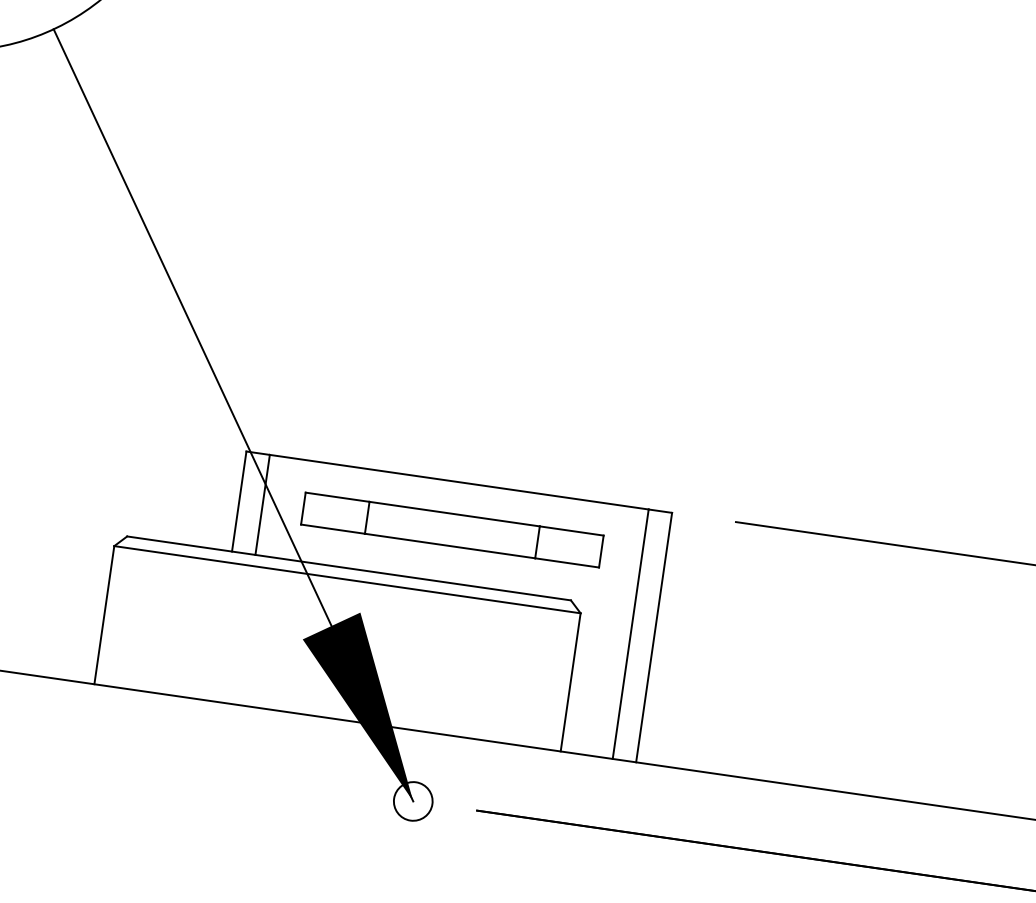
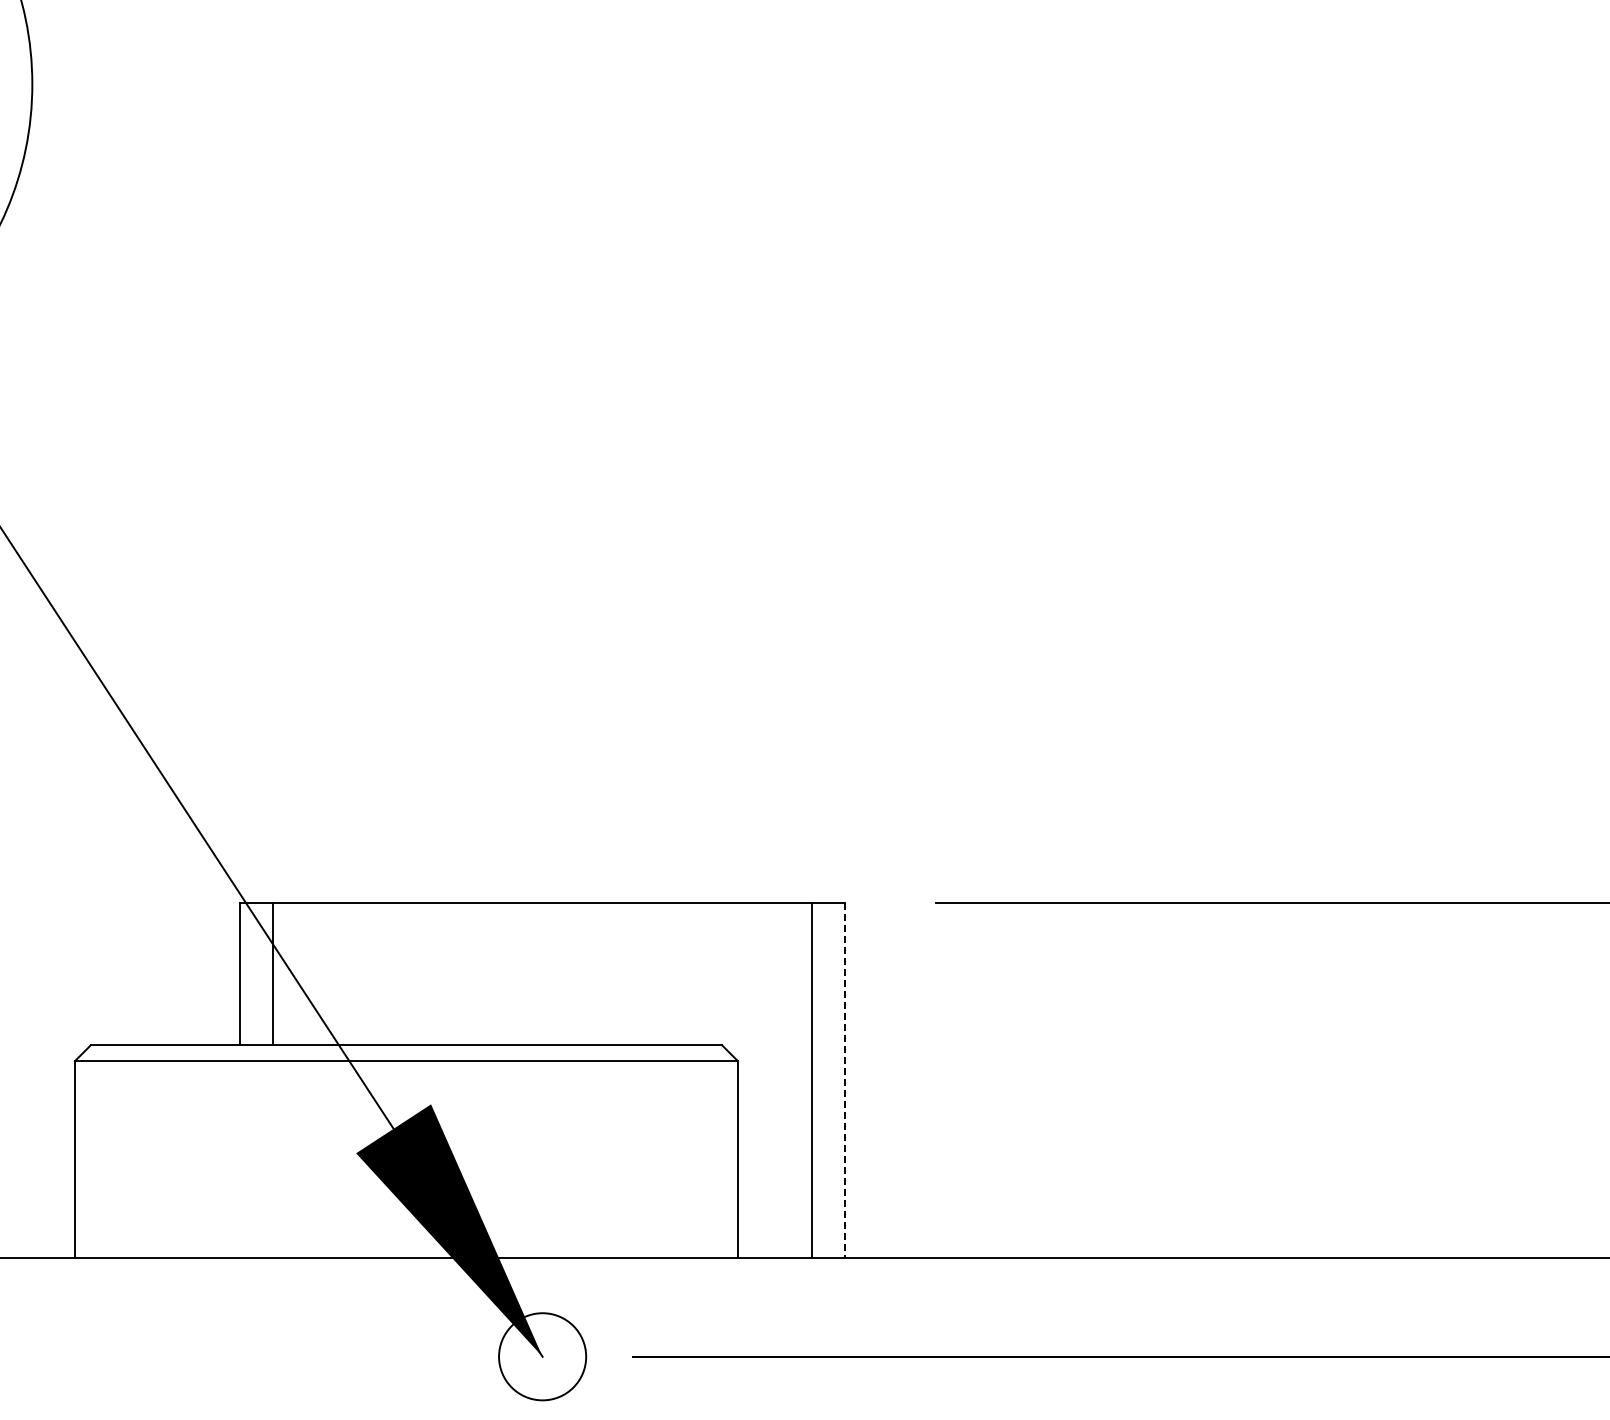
part: (452, 529) -> (542, 970), removed
line: (654, 637) -> (845, 1080), solid -> dashed
circle: (413, 801) -> (542, 1356), size x1.6

